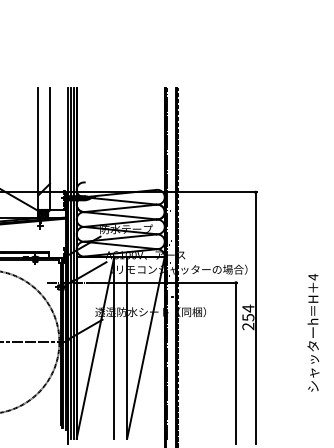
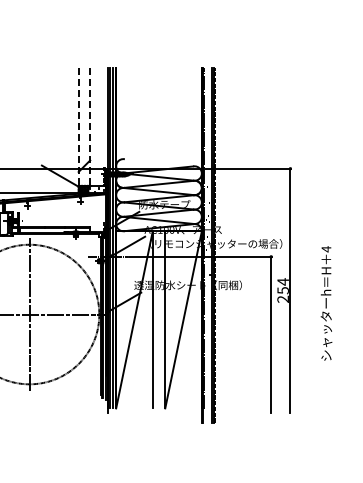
line: (38, 149) -> (78, 127), solid -> dashed
line: (50, 149) -> (90, 127), solid -> dashed
text: (313, 332) -> (326, 303), moved

